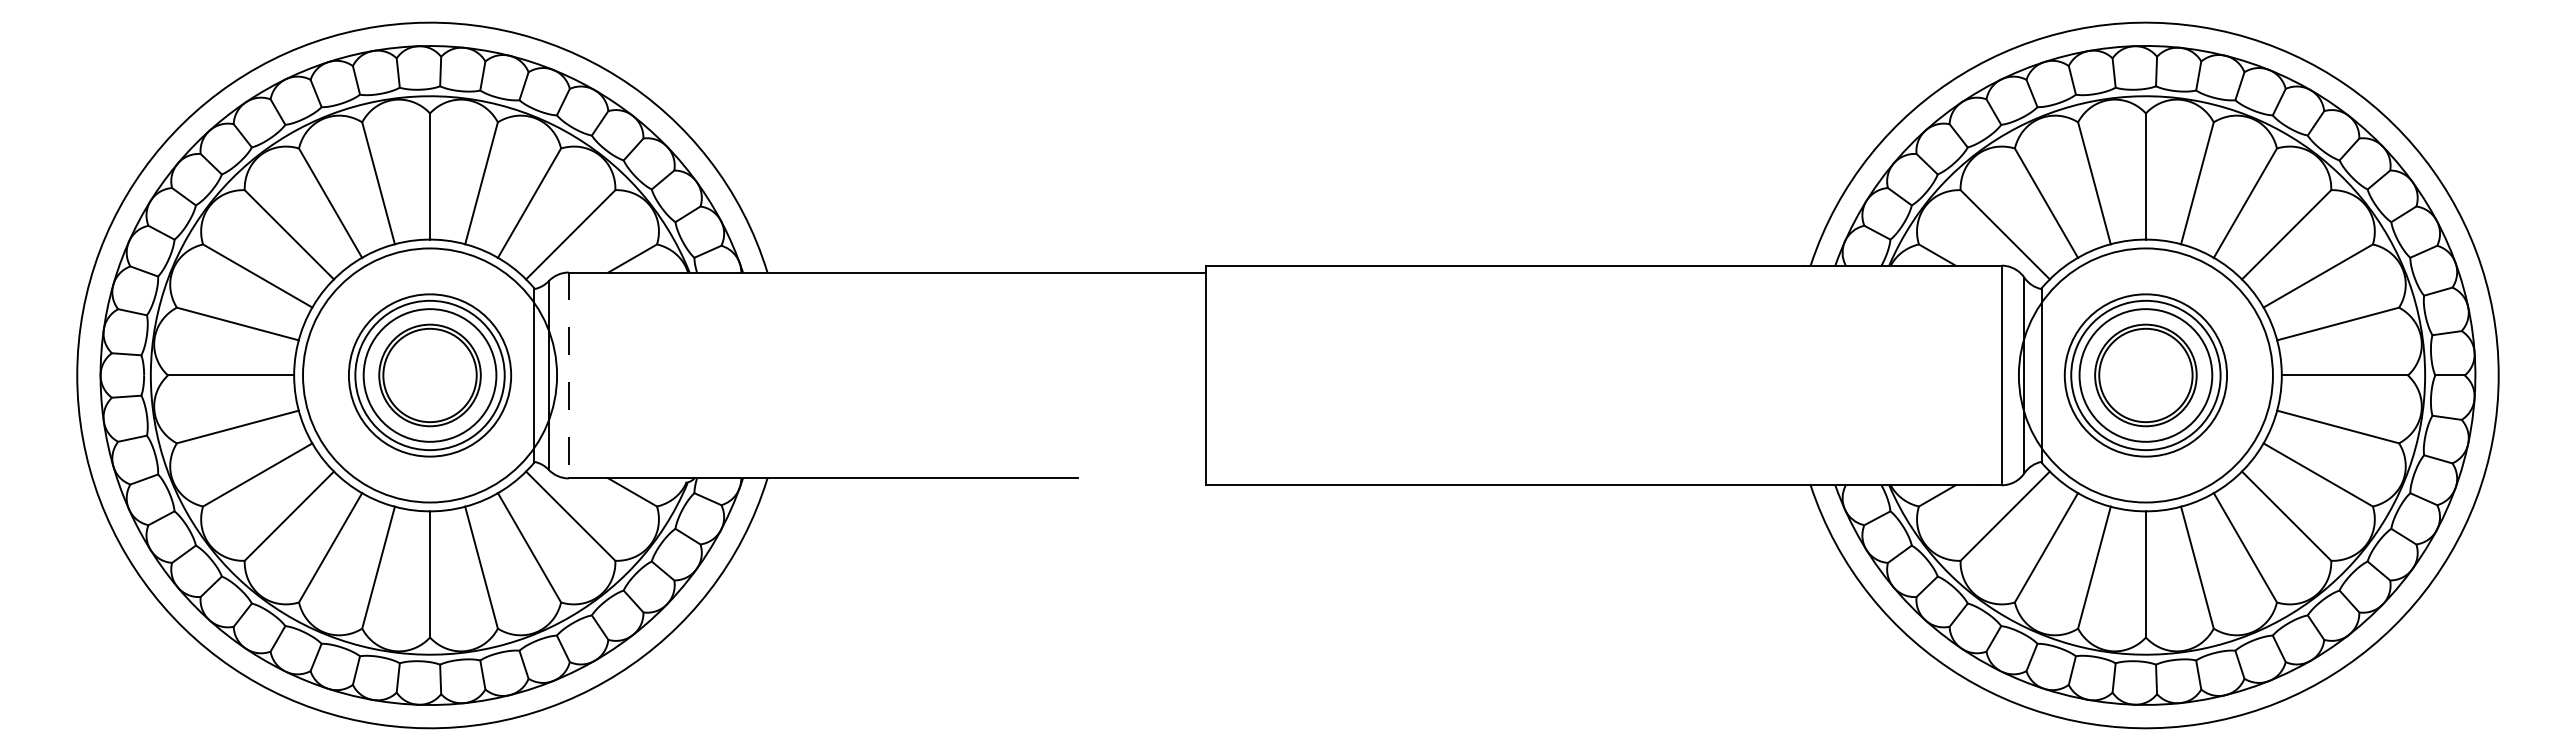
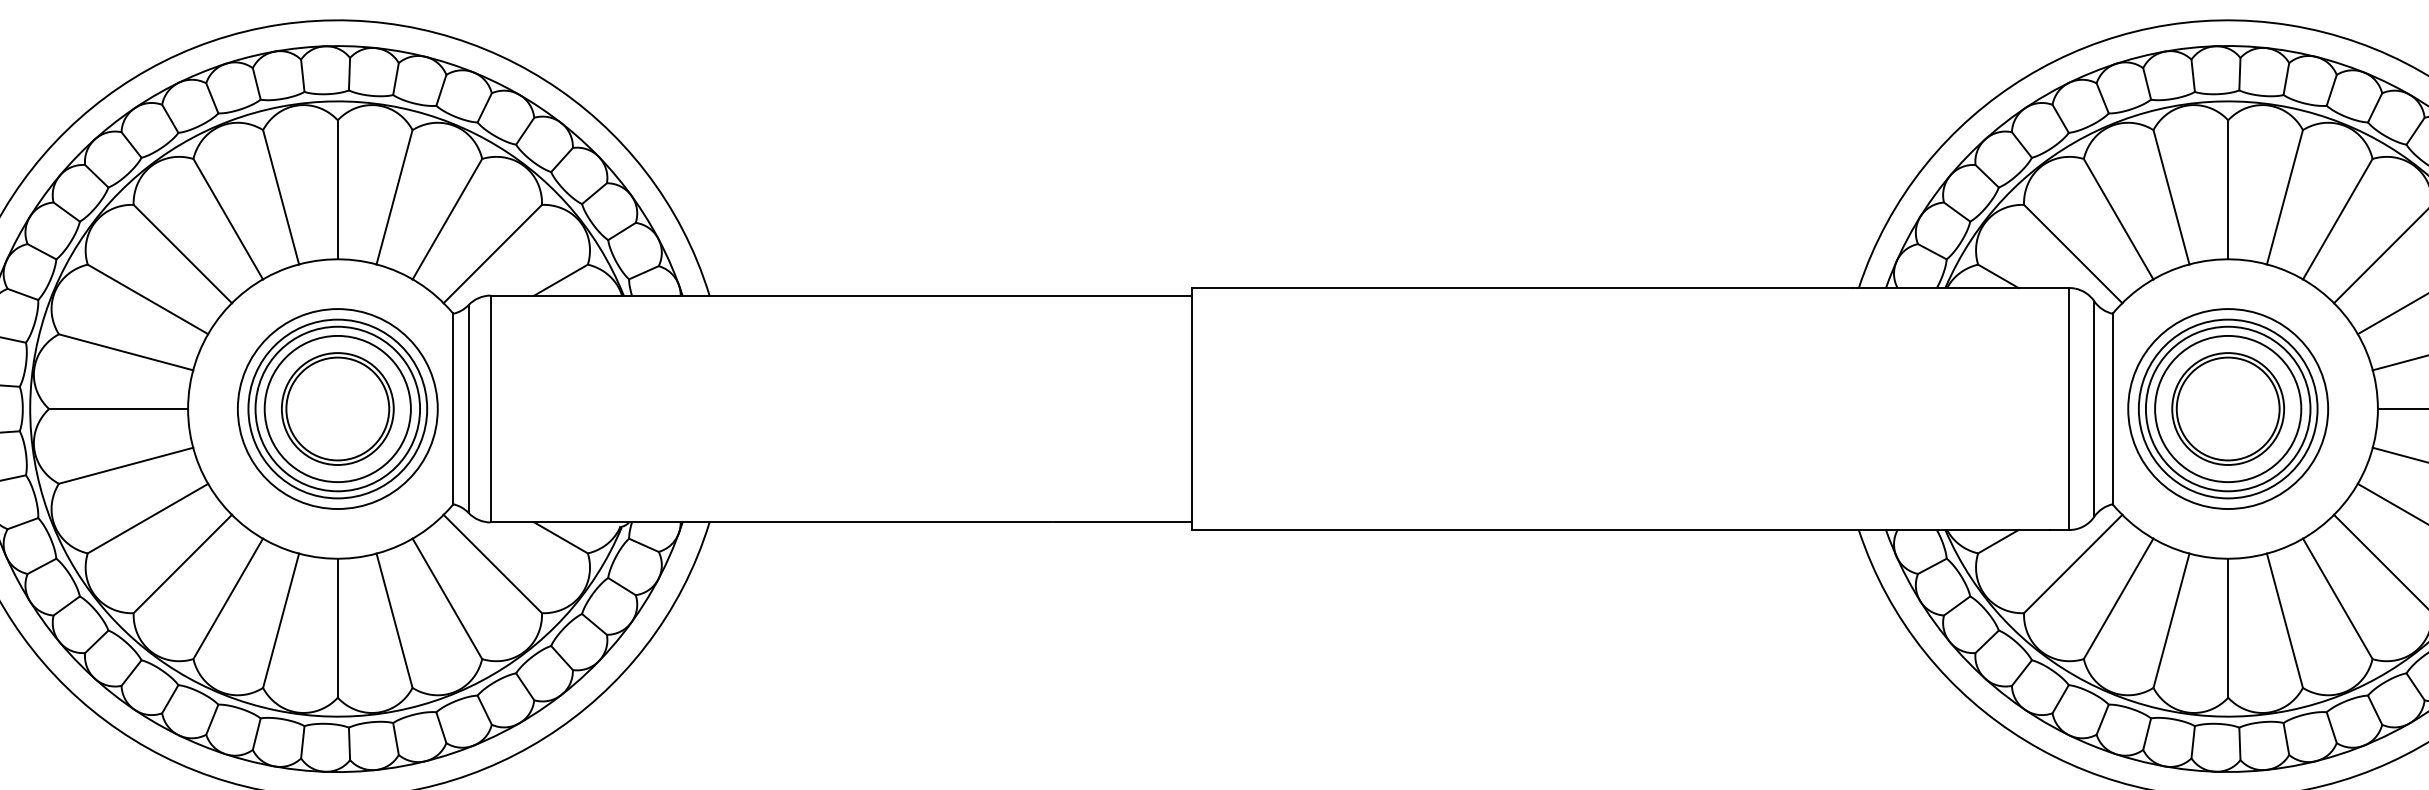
circle: (429, 375) -> (337, 409), size x0.71
line: (568, 375) -> (490, 409), dashed -> solid
circle: (2145, 375) -> (2227, 409), size x0.71
line: (1142, 478) -> (1122, 522), added

